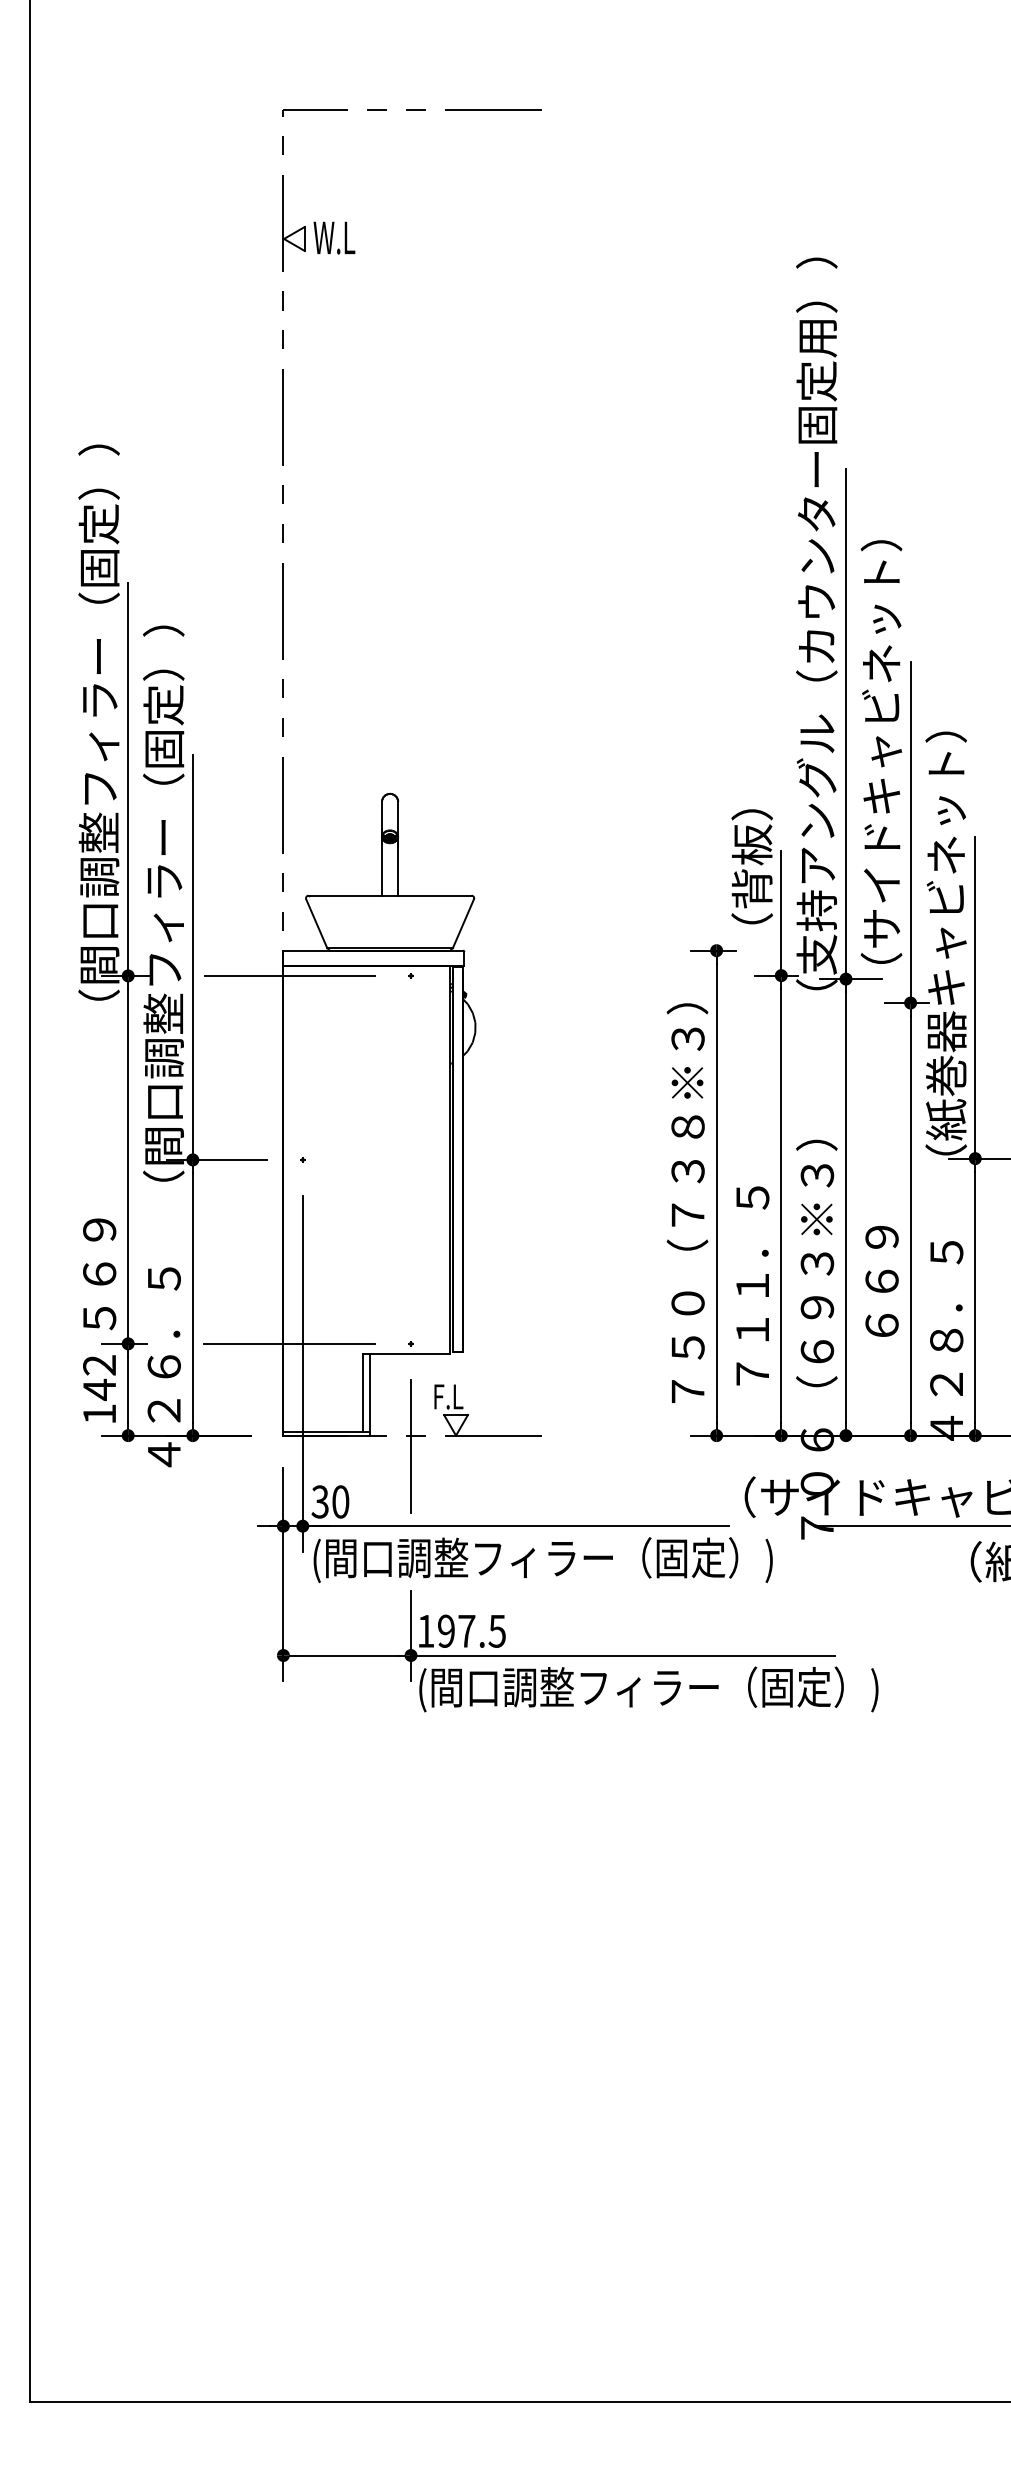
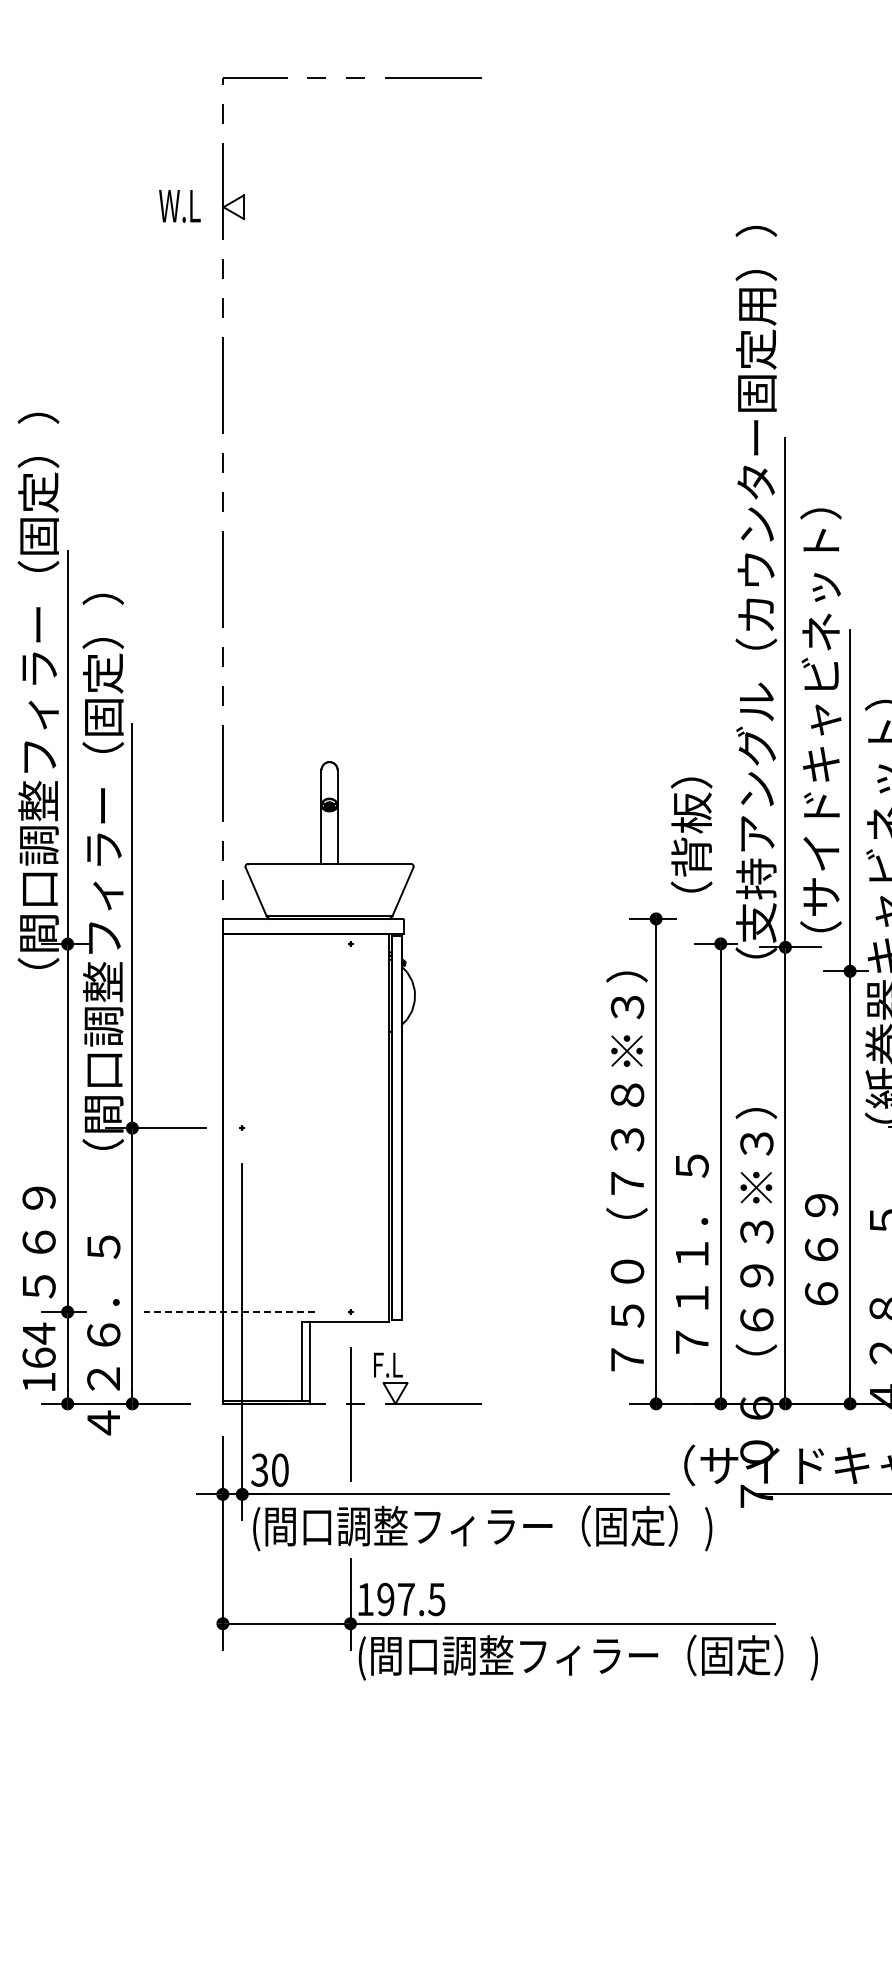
text: (334, 237) -> (179, 205), moved
line: (781, 912) -> (720, 880), removed
line: (289, 975) -> (228, 943), removed
line: (289, 1343) -> (228, 1311), solid -> dashed
text: (99, 1377) -> (38, 1345), 142 -> 164

